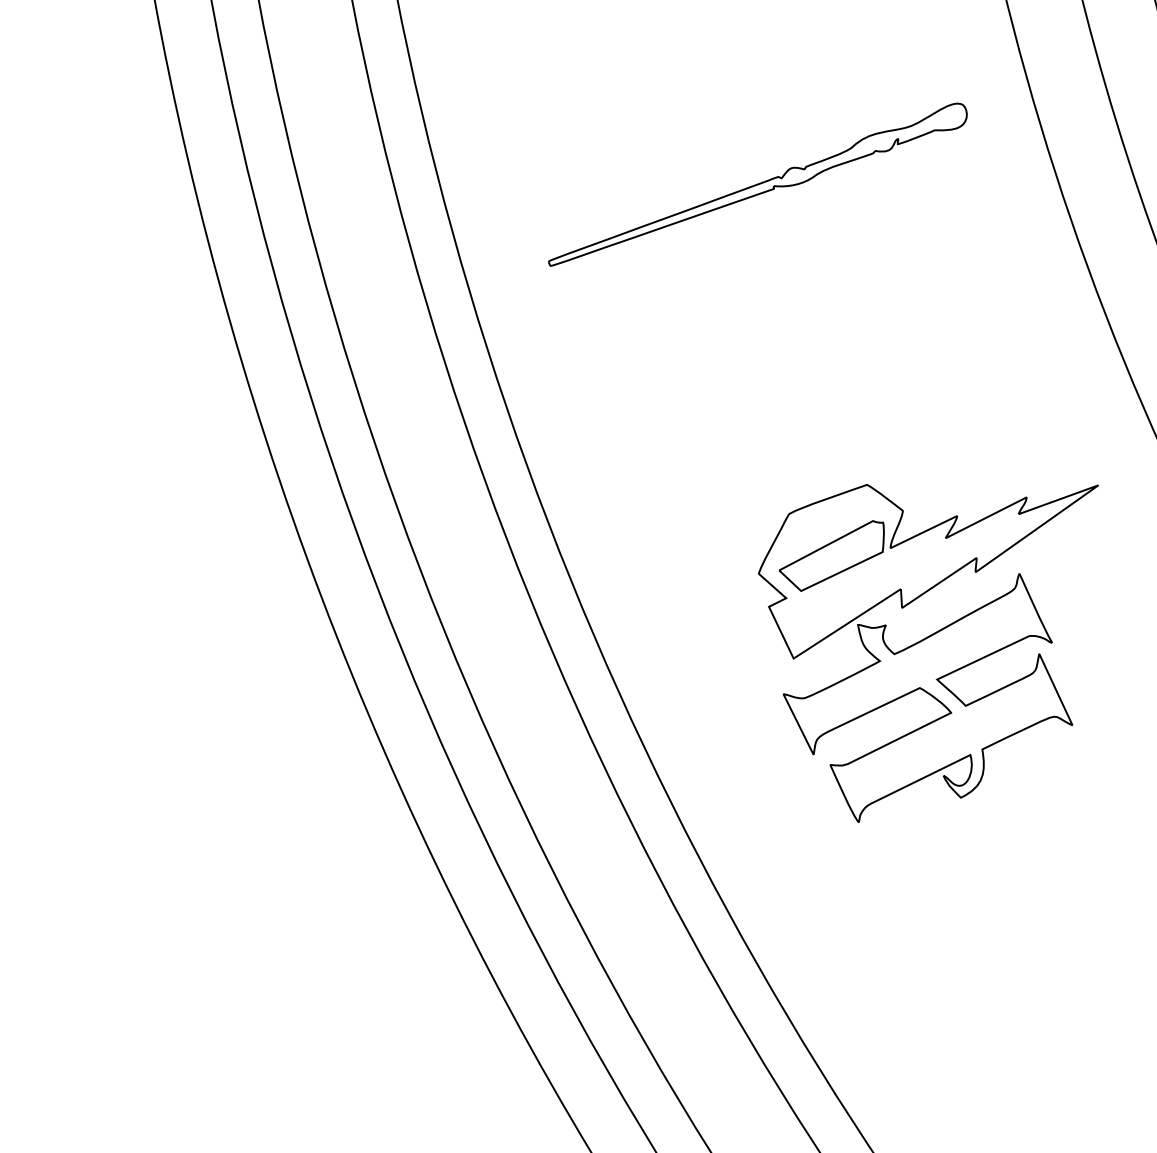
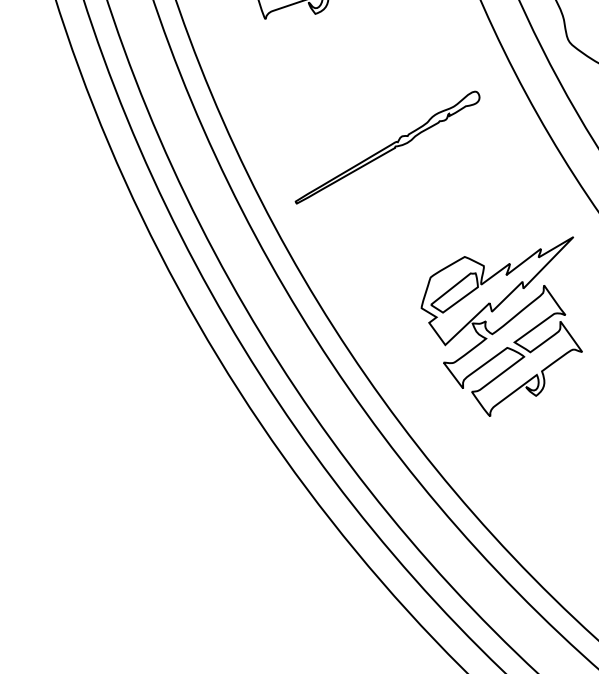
part: (758, 185) -> (387, 147), moved

